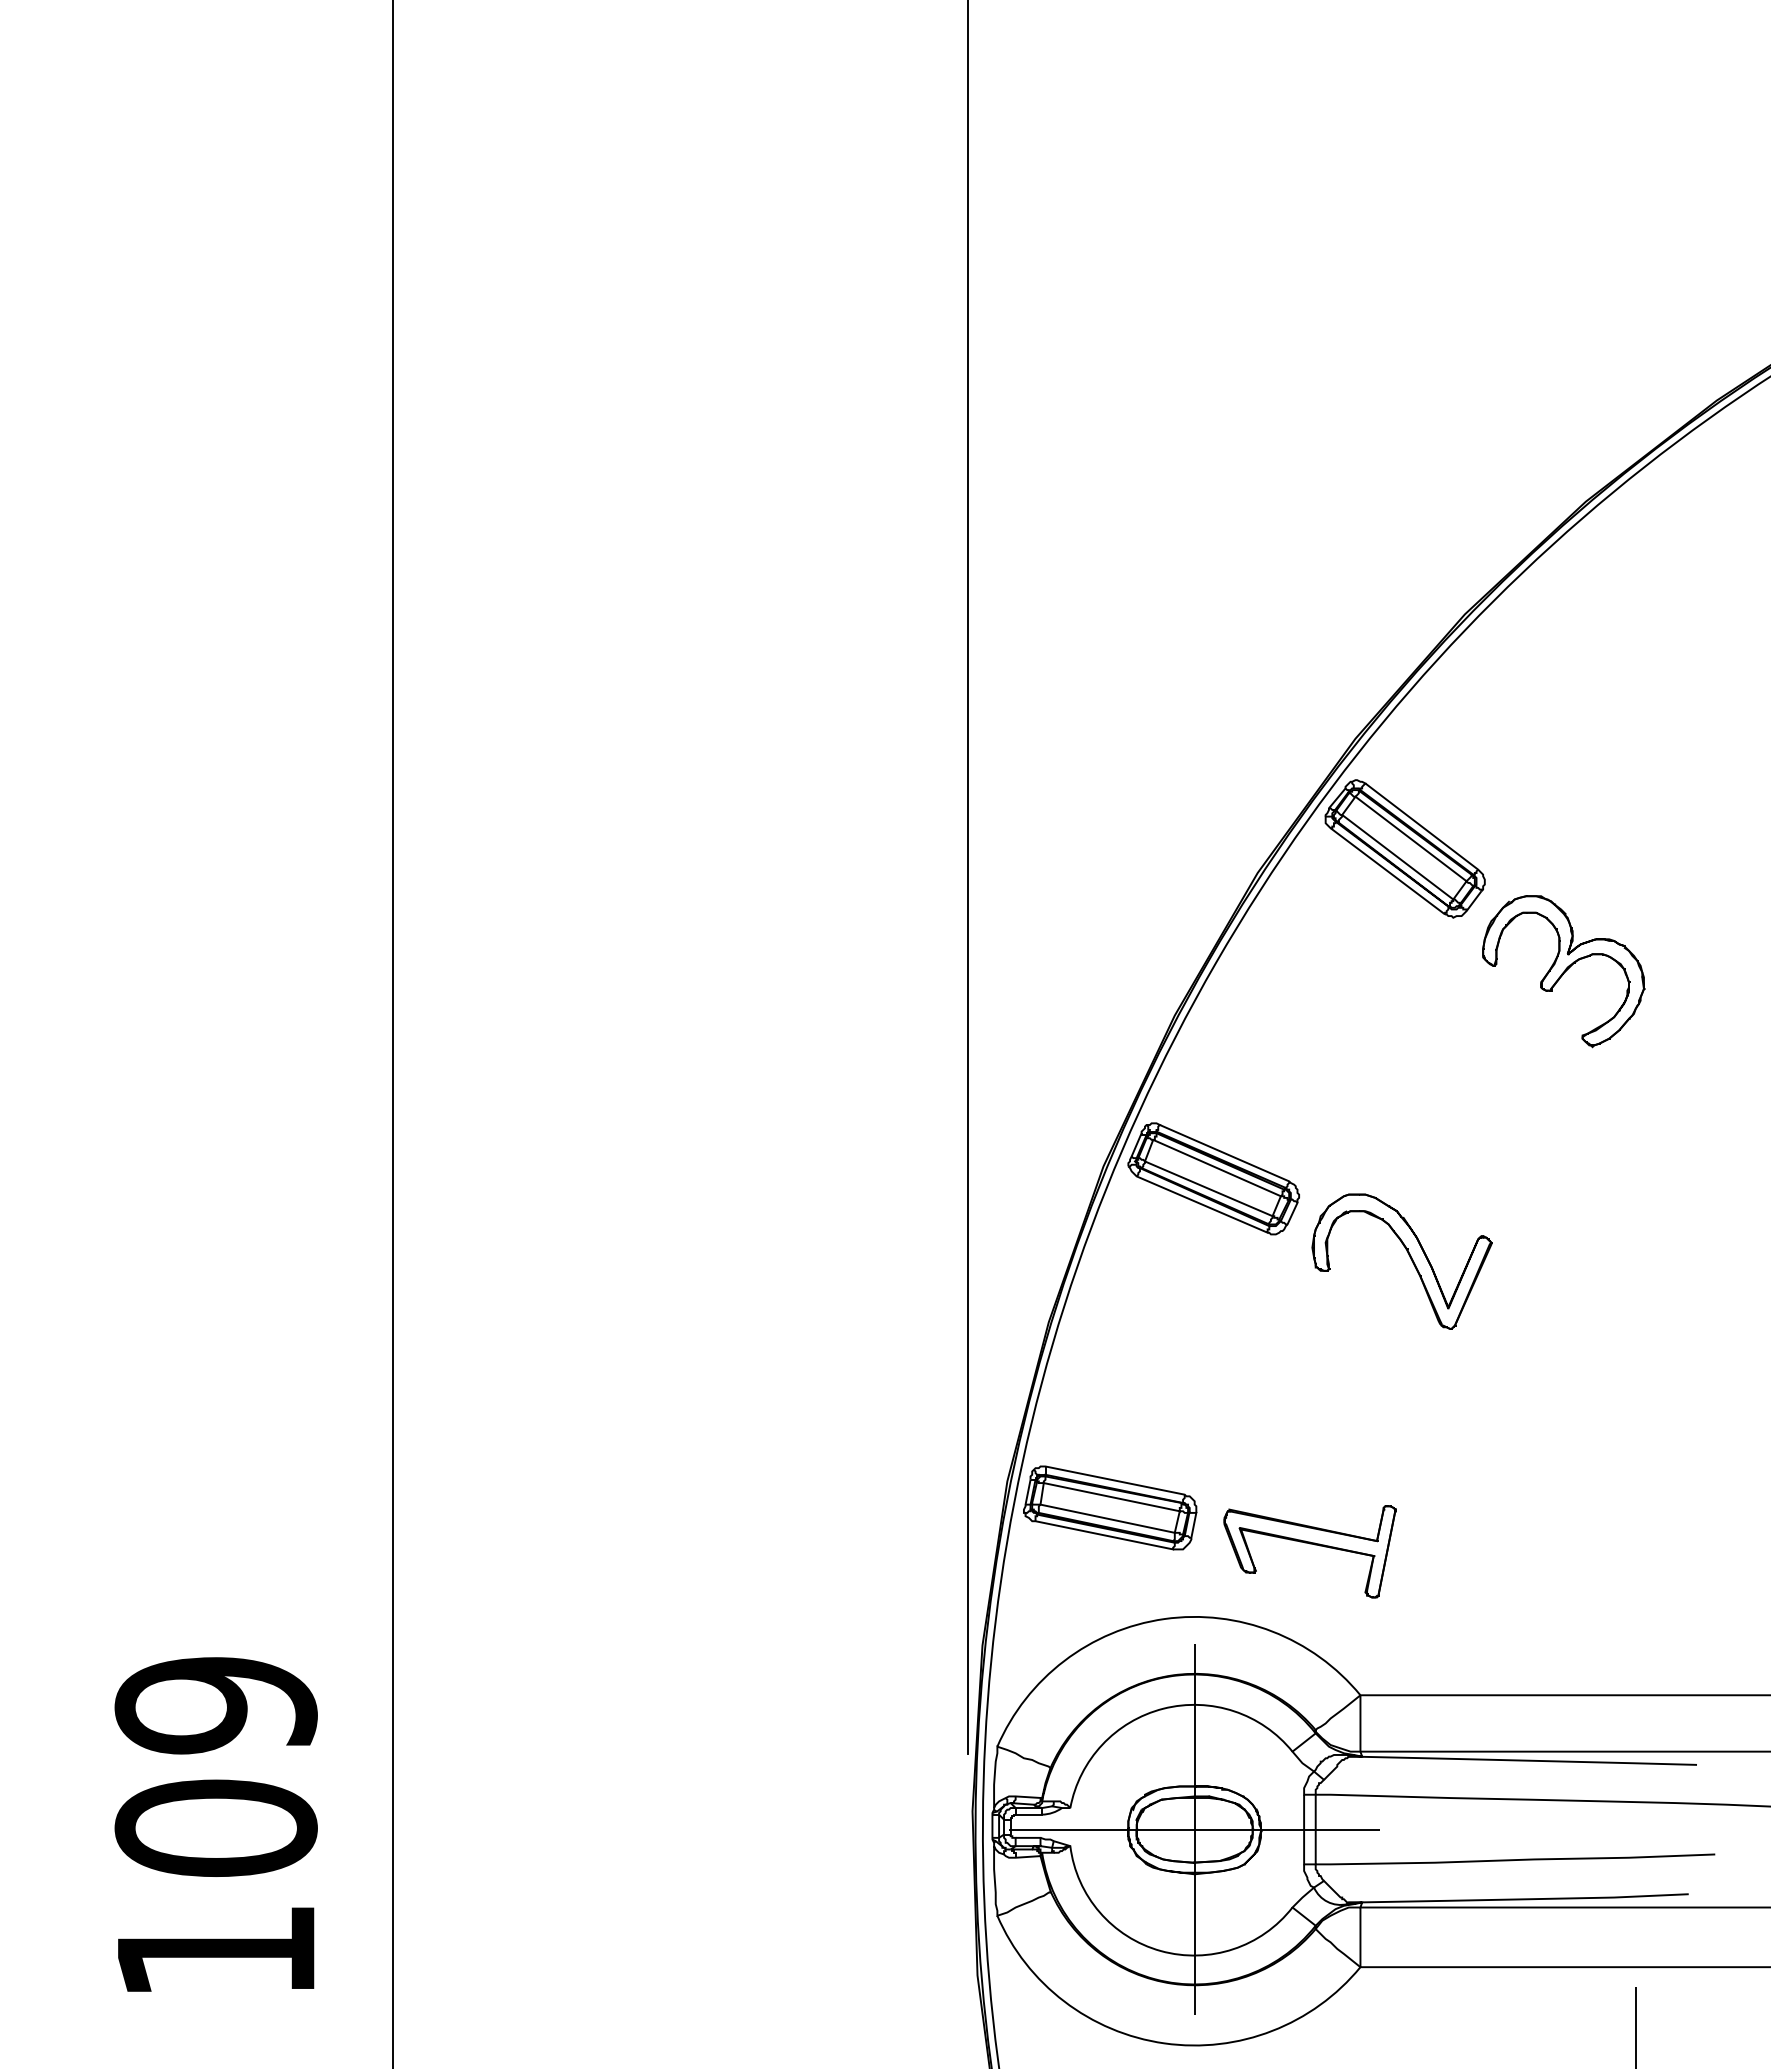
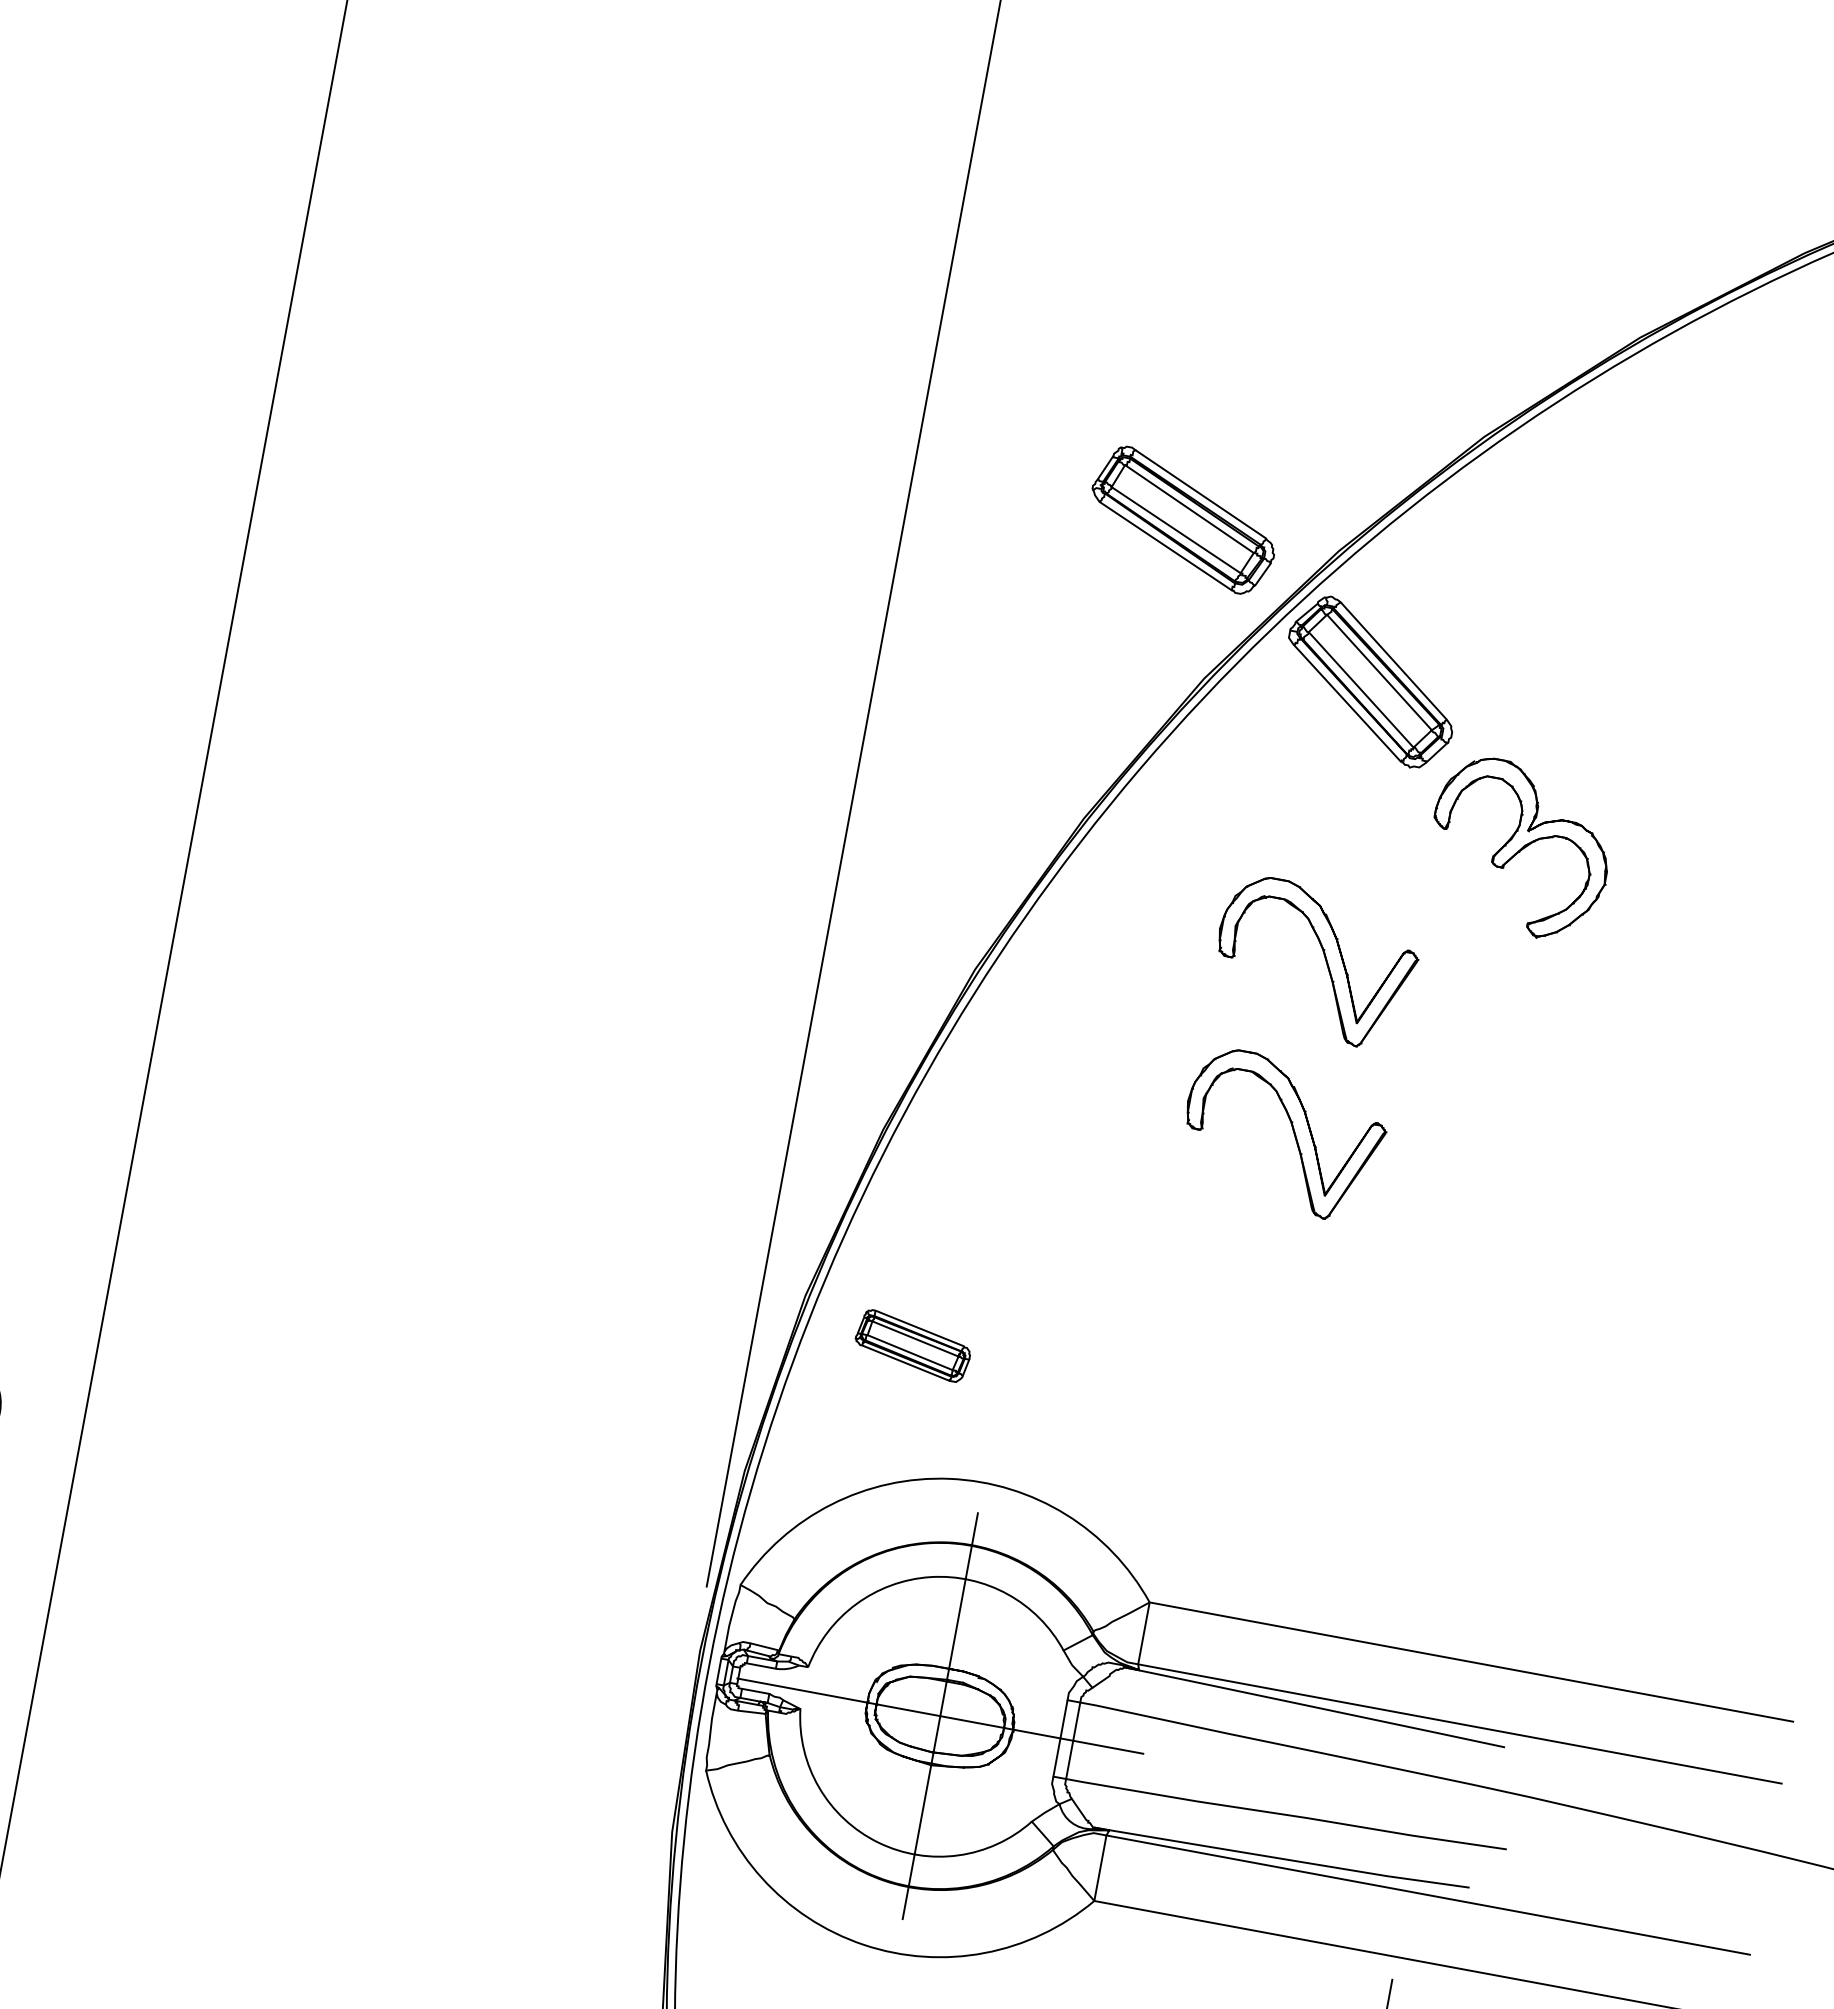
part: (1409, 1100) -> (1324, 959), added
part: (1213, 1178) -> (1183, 519), moved
part: (1110, 1507) -> (913, 1345), size x0.6
part: (1309, 1544) -> (1124, 1426), removed

